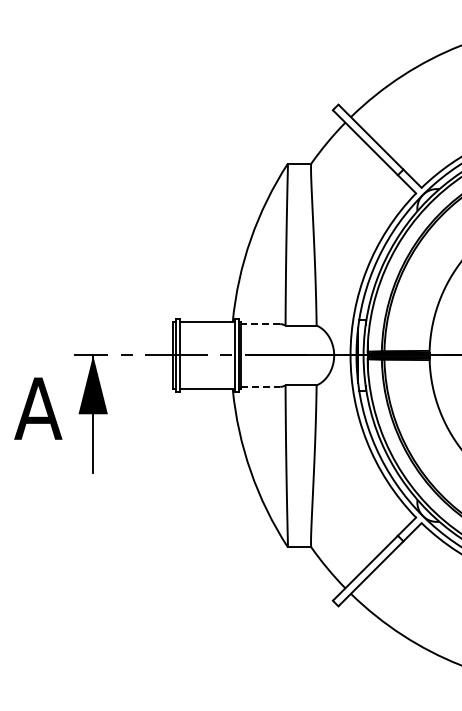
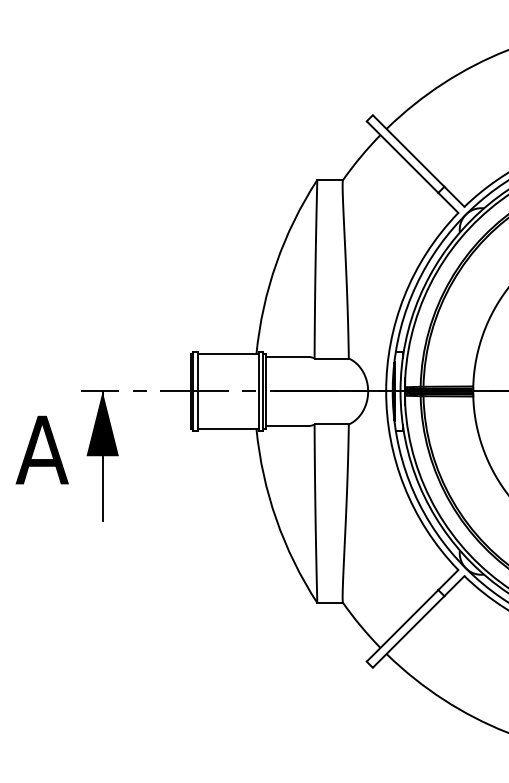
line: (260, 324) -> (286, 357), dashed -> solid
line: (261, 386) -> (288, 425), dashed -> solid

